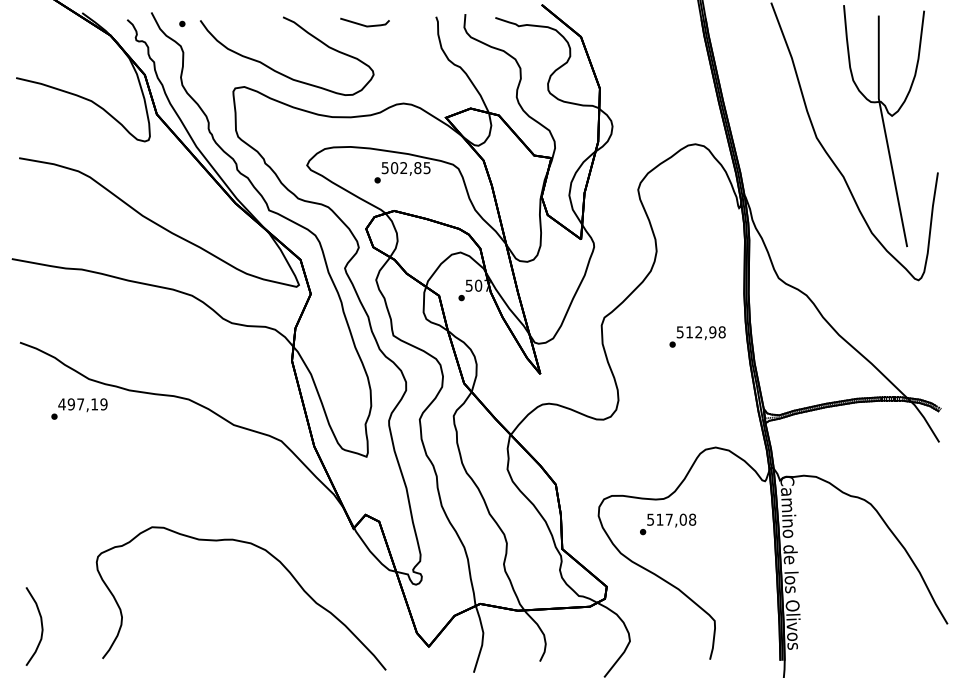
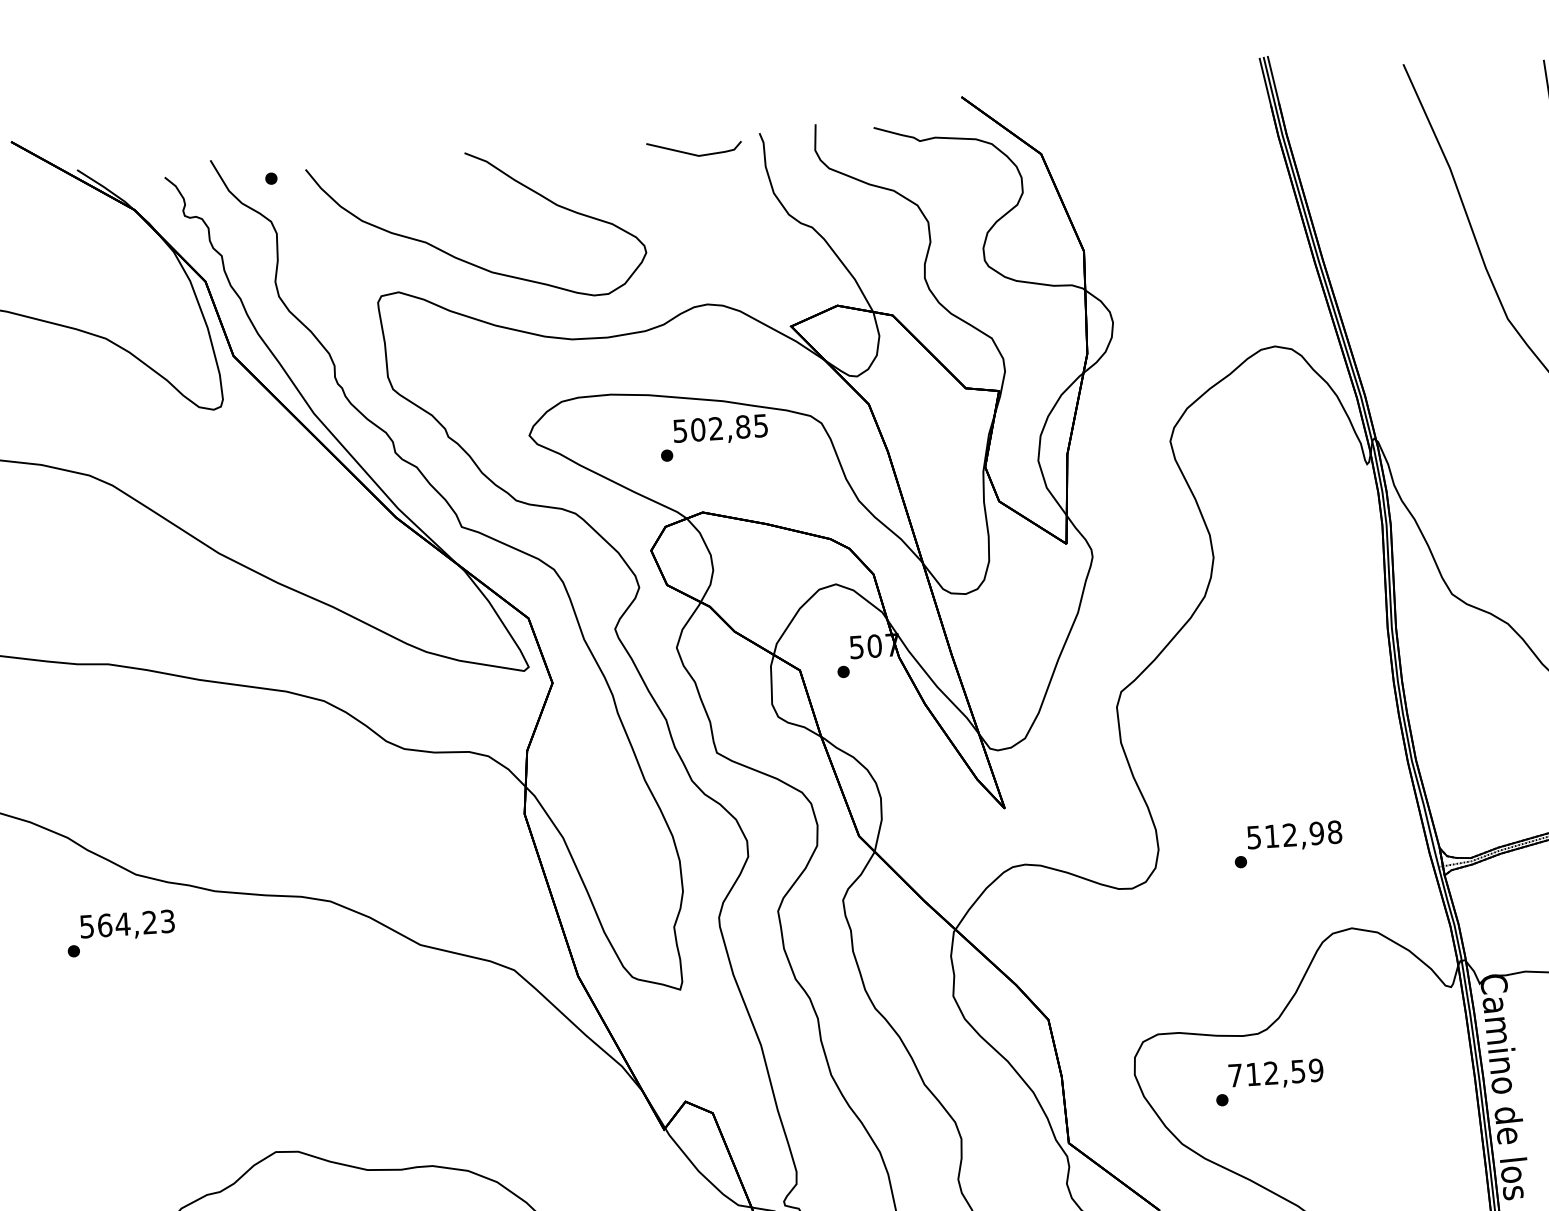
line: (364, 24) -> (693, 152), moved
text: (697, 336) -> (1287, 843), moved
text: (82, 404) -> (126, 924), 497,19 -> 564,23
text: (671, 519) -> (1275, 1072), 517,08 -> 712,59

